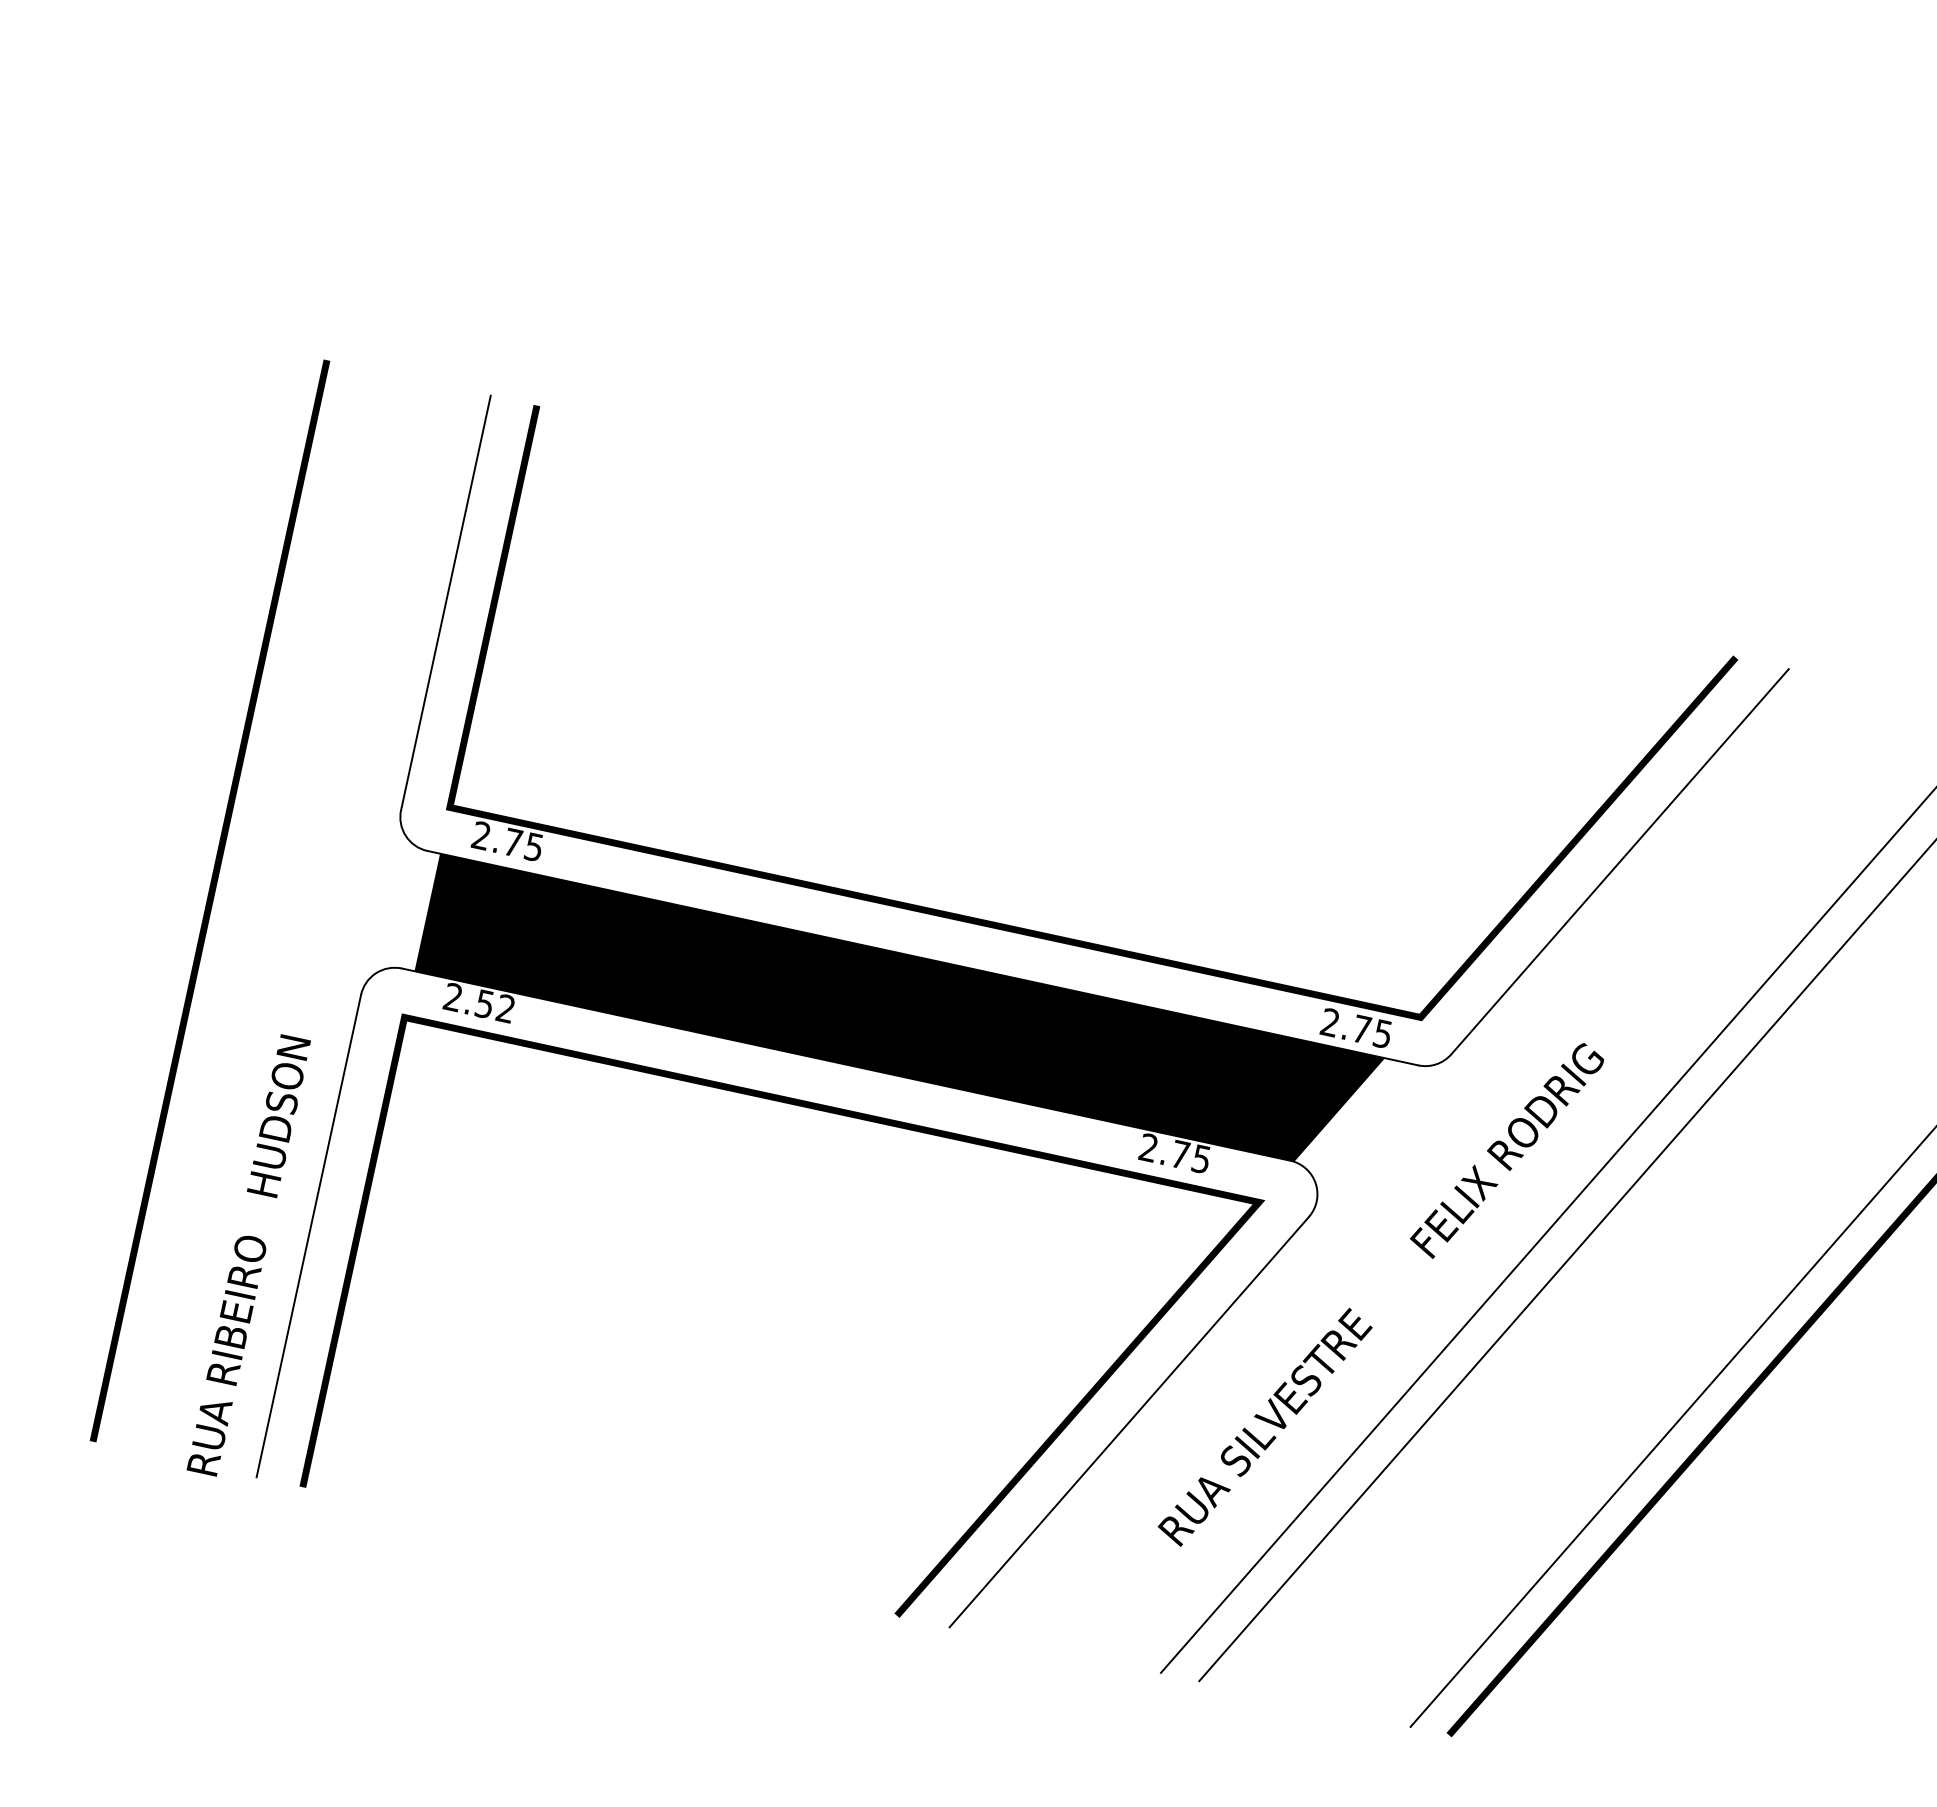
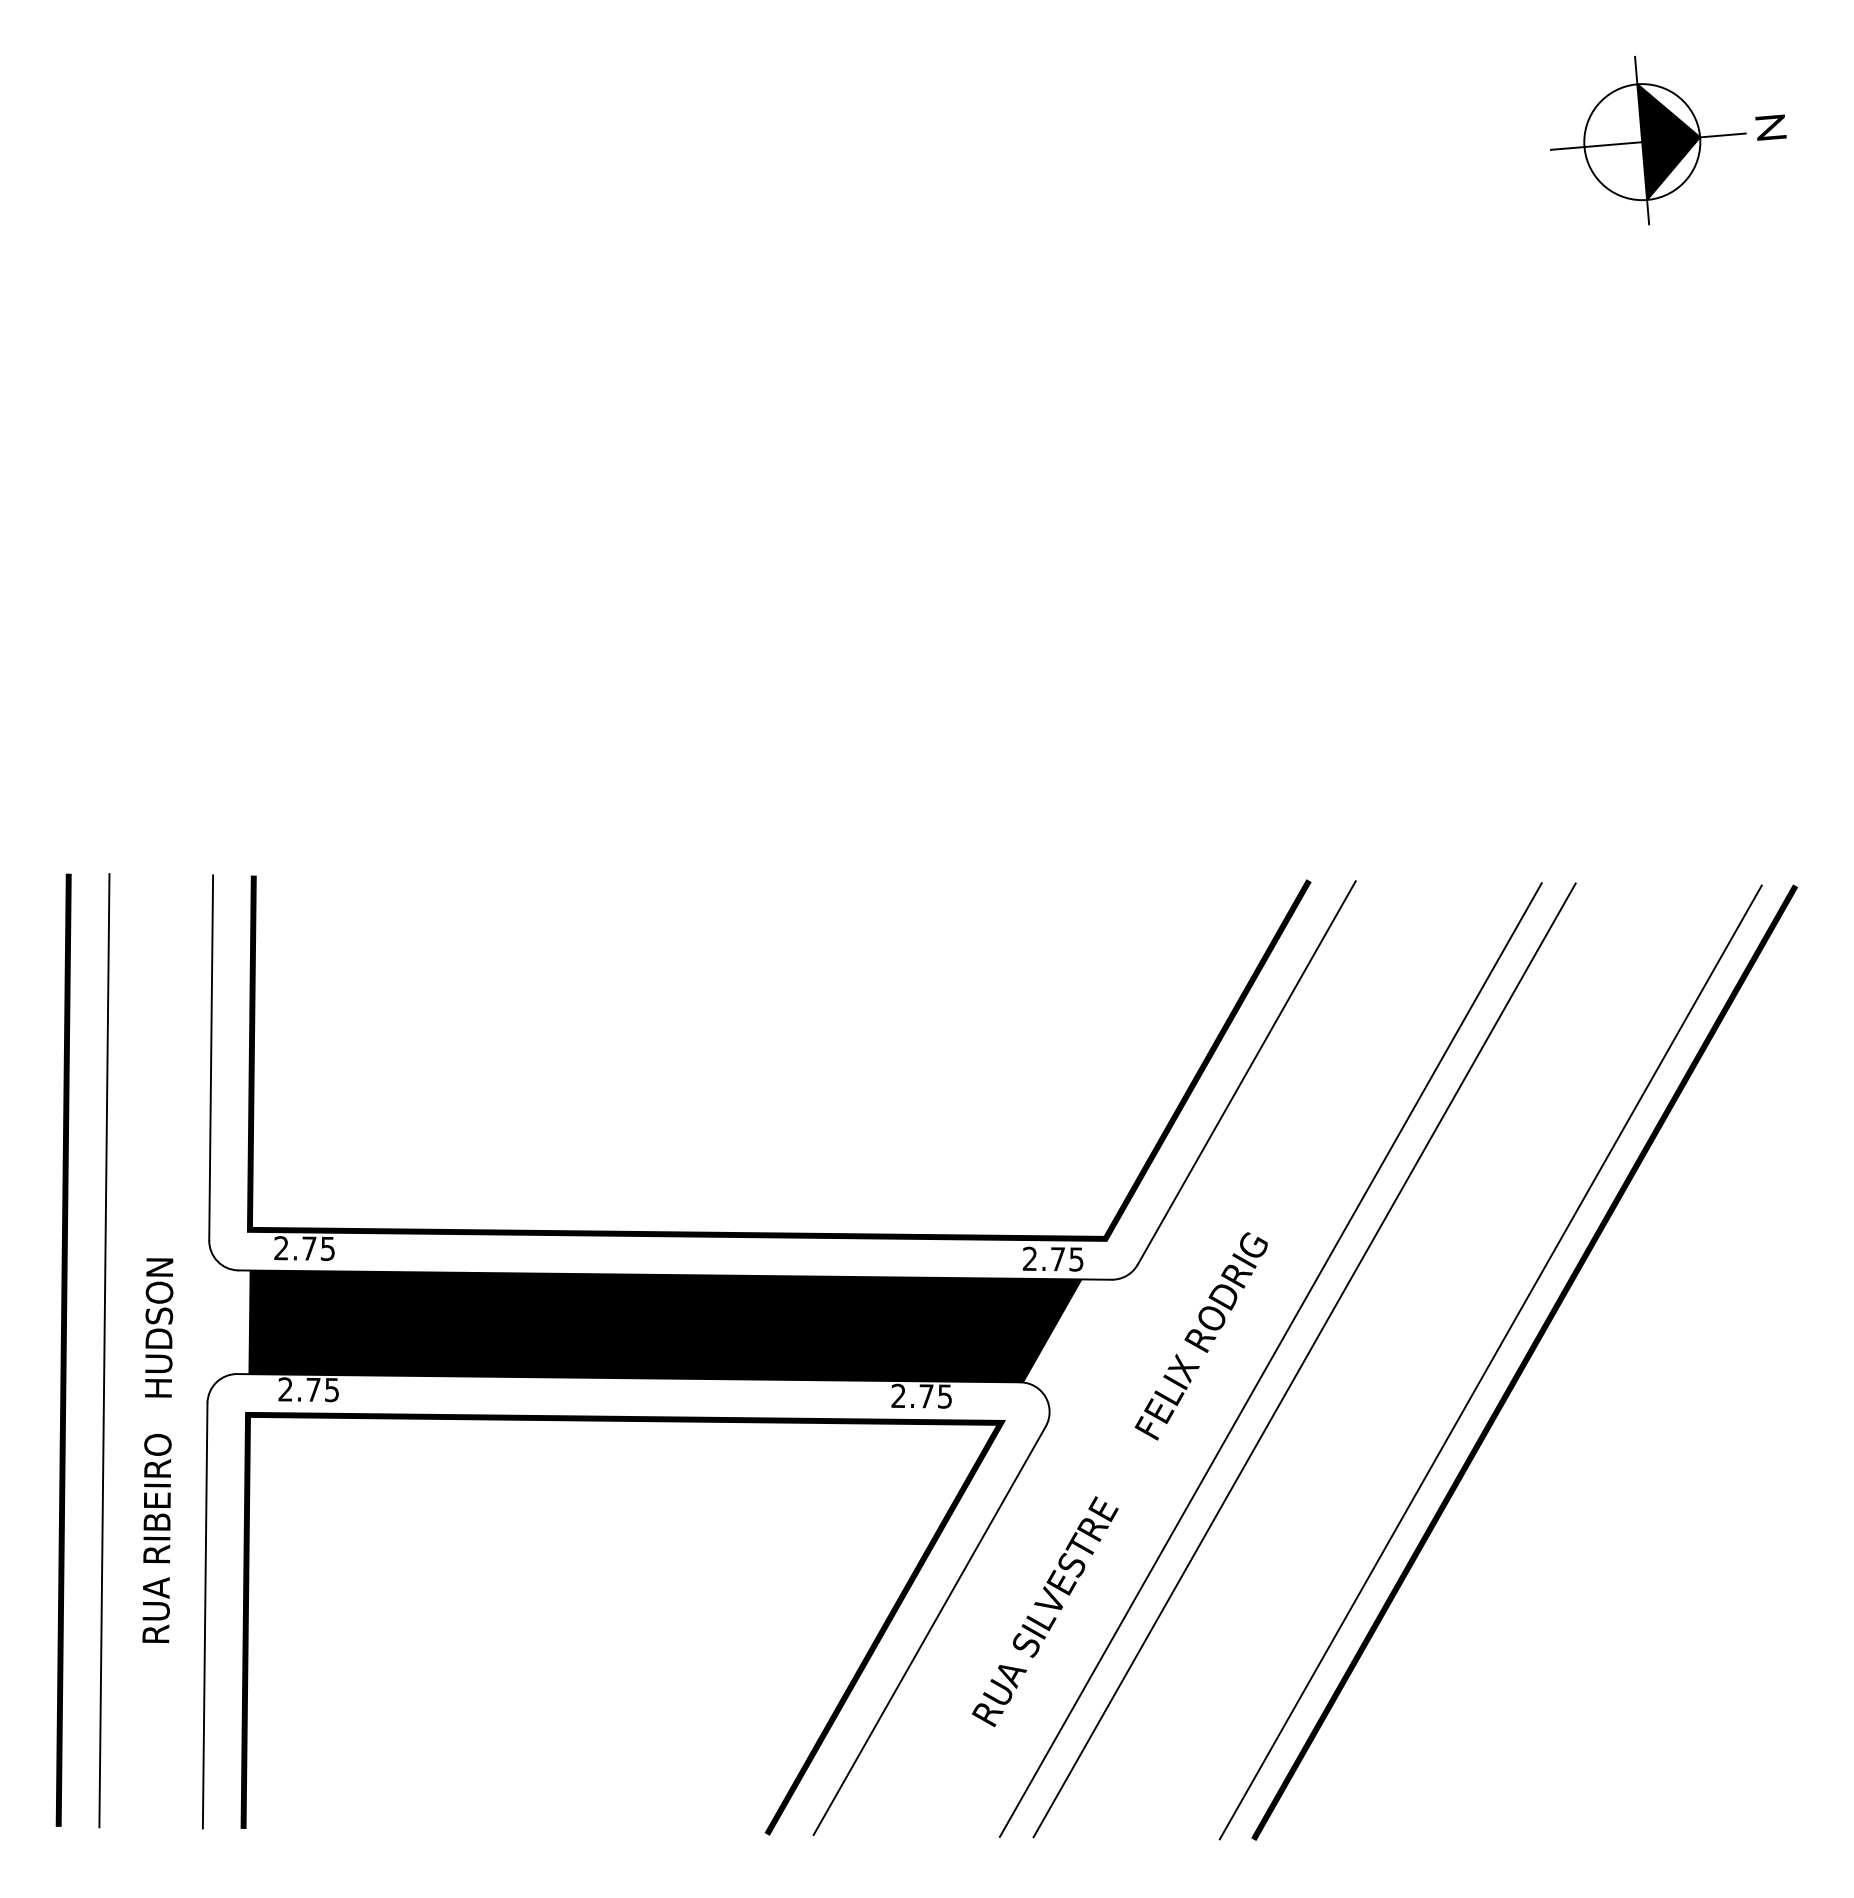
line: (256, 910) -> (104, 1350), added
text: (495, 1005) -> (322, 1389), 2.52 -> 2.75
text: (248, 1255) -> (157, 1450), moved

